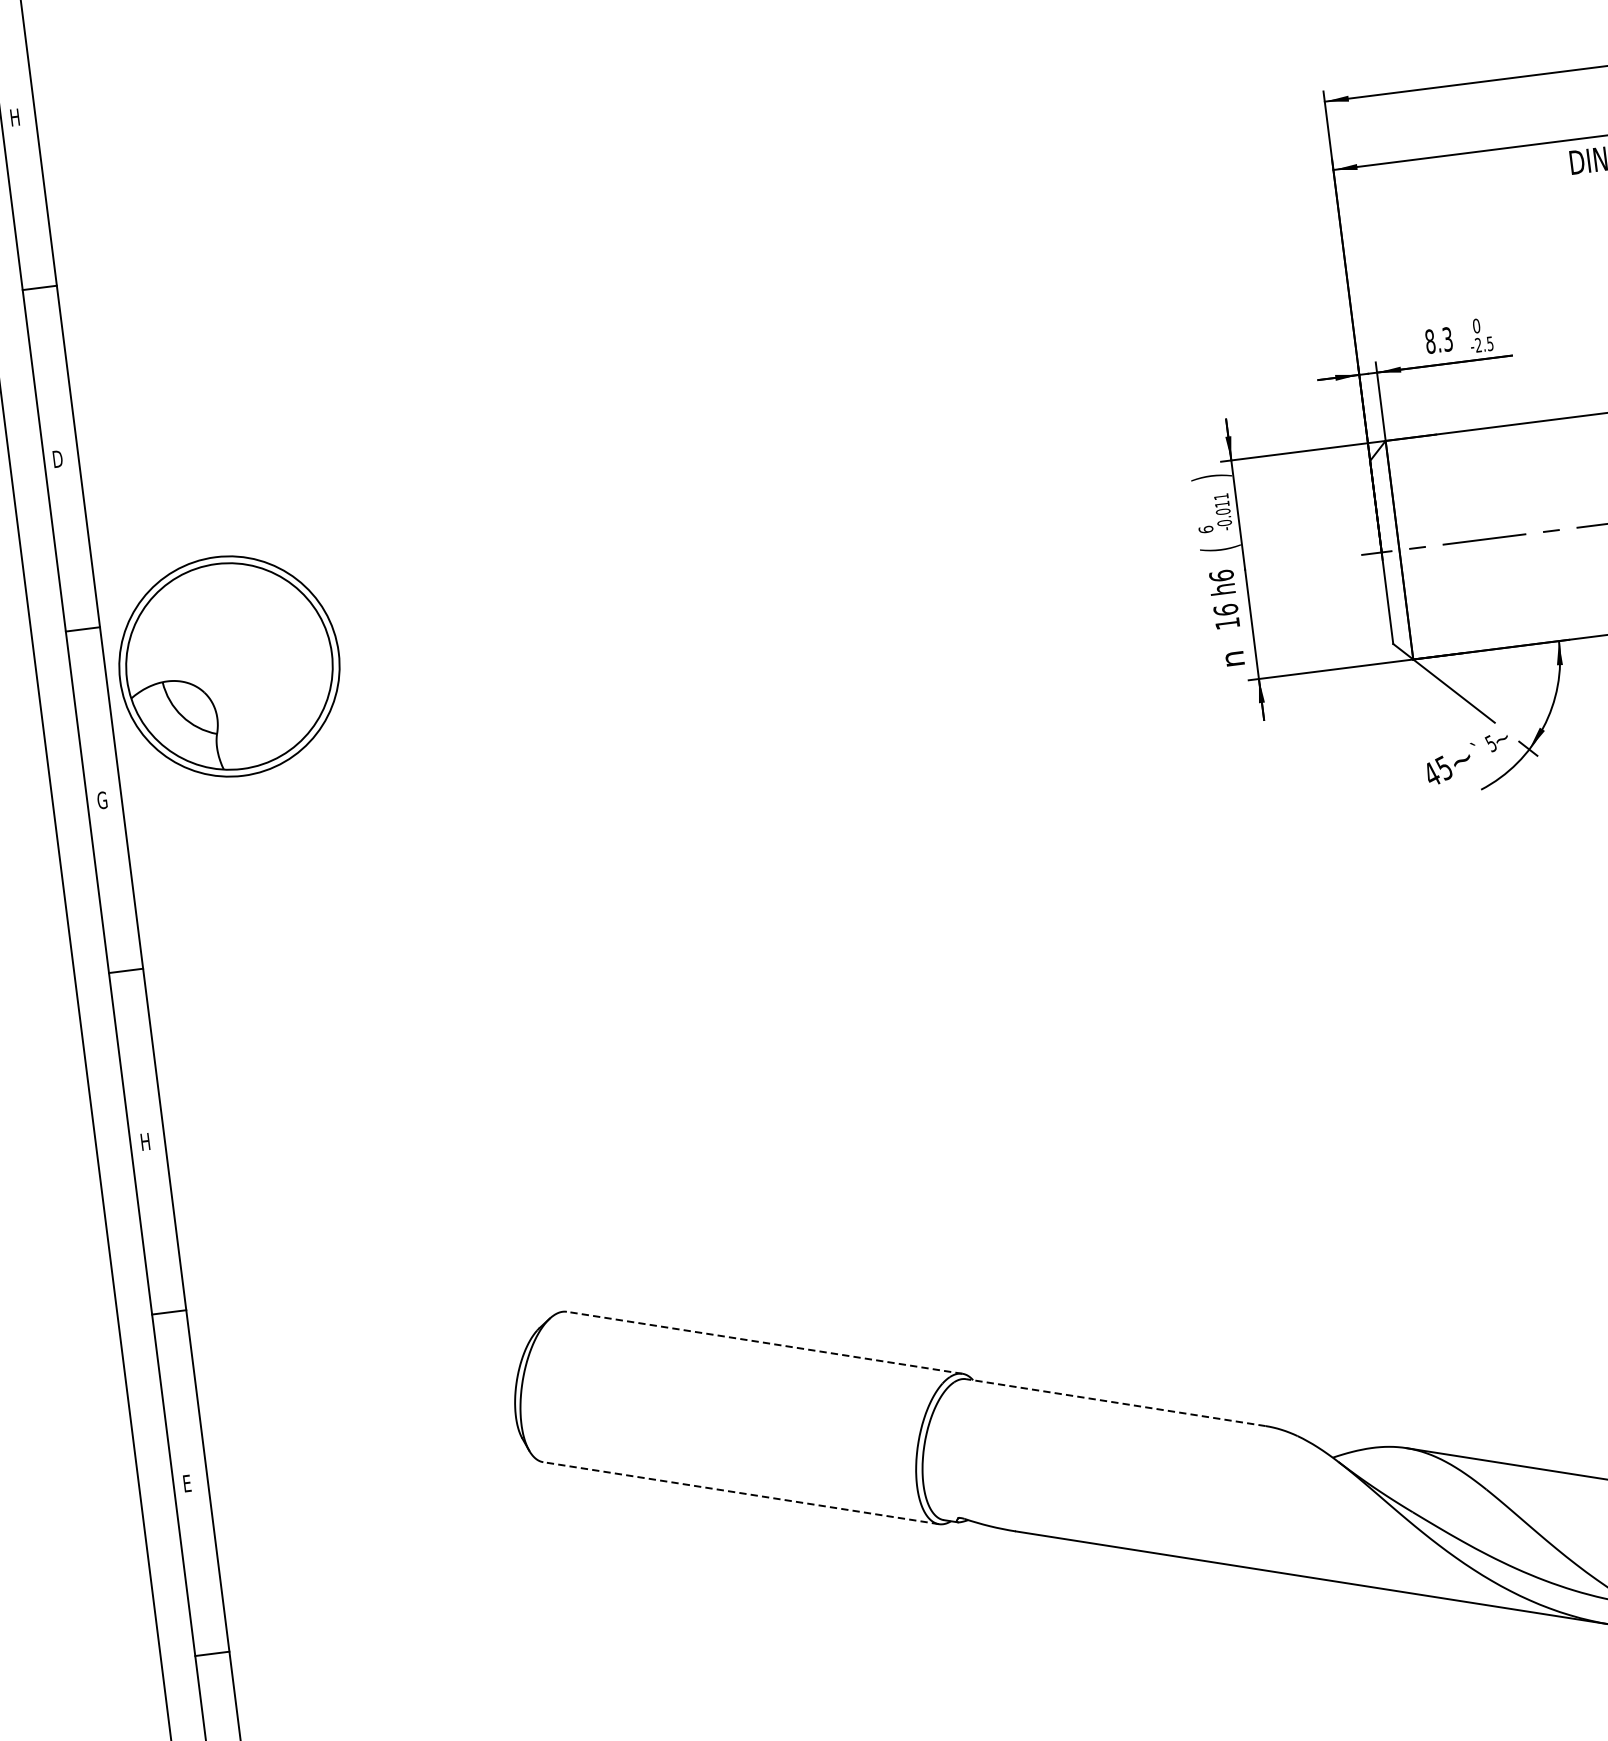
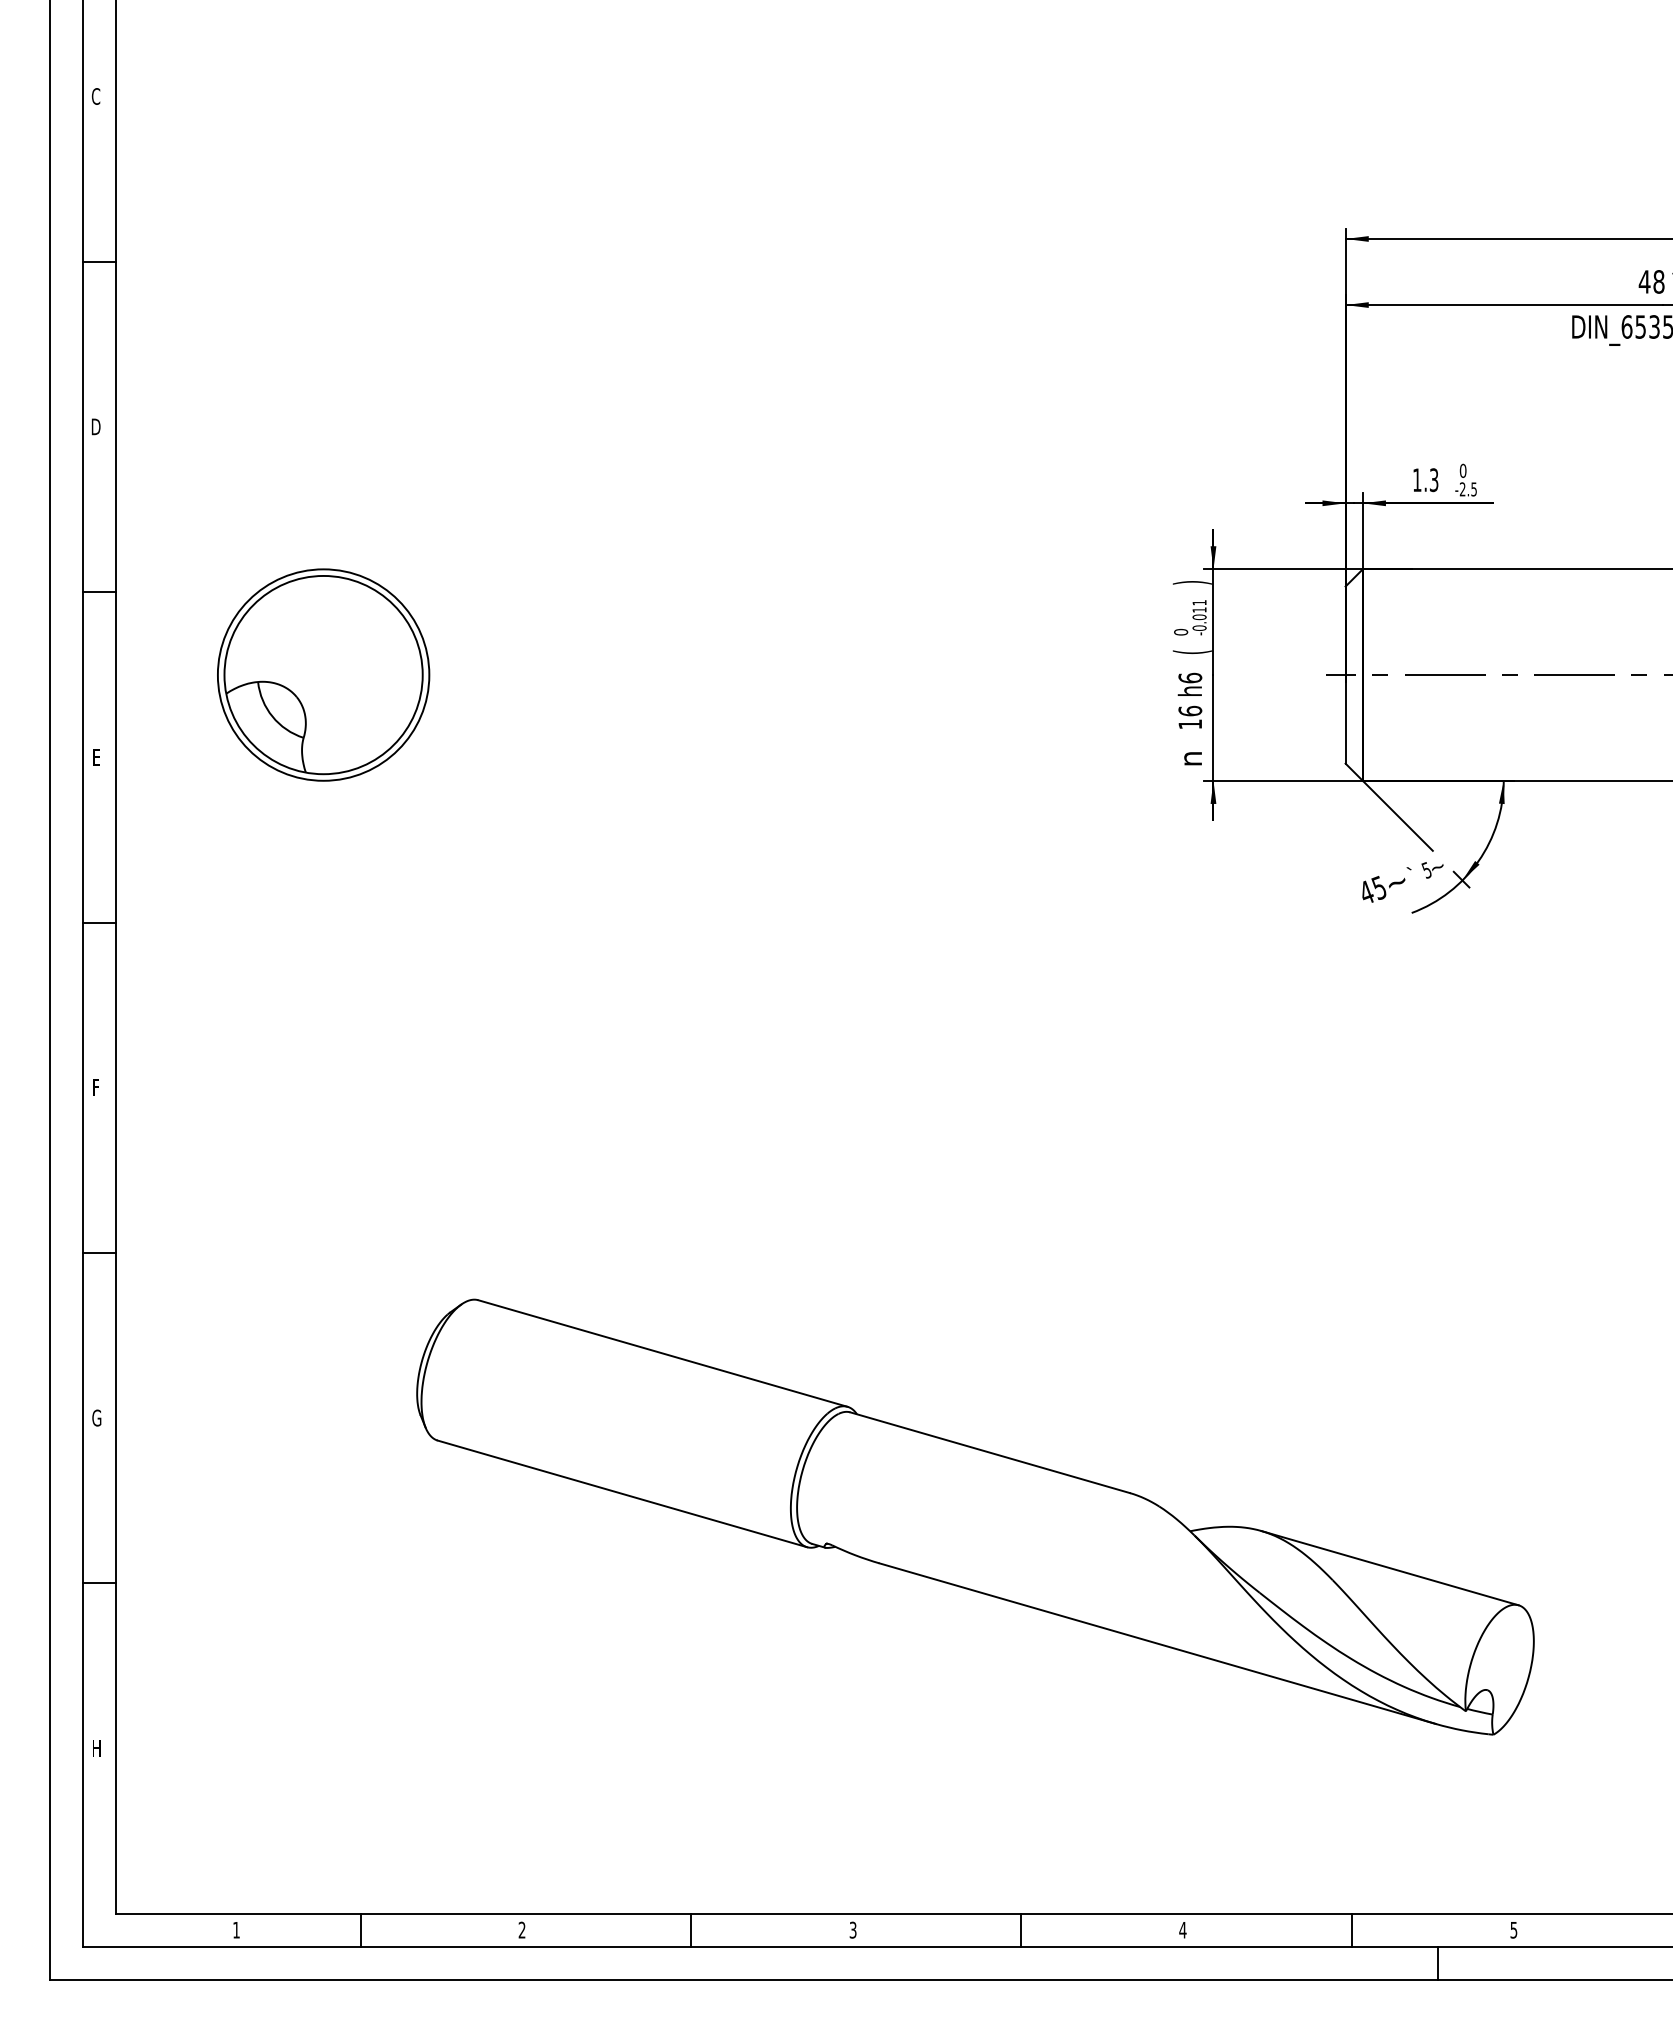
text: (14, 117) -> (95, 96), H -> C
text: (1430, 341) -> (1417, 480), 8.3 -> 1.3
text: (1205, 528) -> (1180, 631), 6 -> 0
part: (229, 665) -> (323, 674), moved
text: (101, 799) -> (96, 756), G -> E
text: (145, 1141) -> (97, 1087), H -> F
line: (764, 1342) -> (662, 1353), dashed -> solid
line: (1116, 1402) -> (990, 1452), dashed -> solid
text: (187, 1482) -> (96, 1417), E -> G
line: (740, 1492) -> (621, 1493), dashed -> solid

